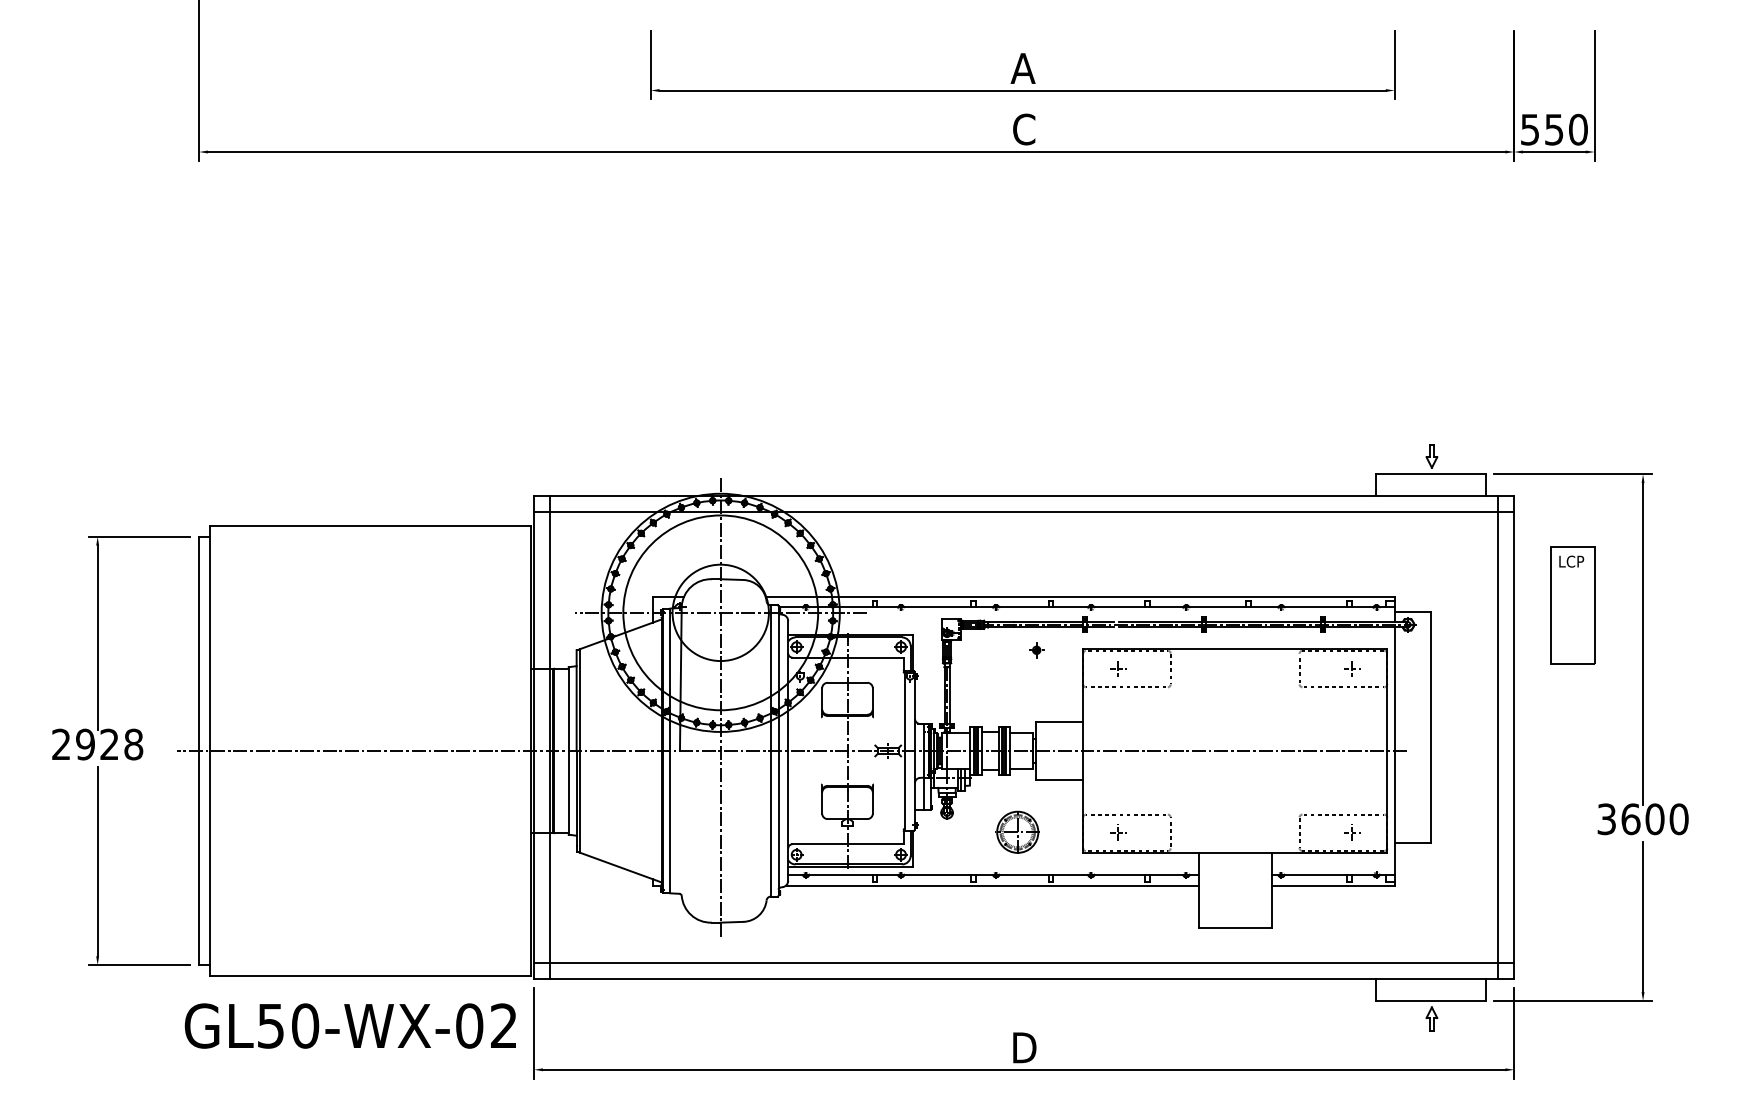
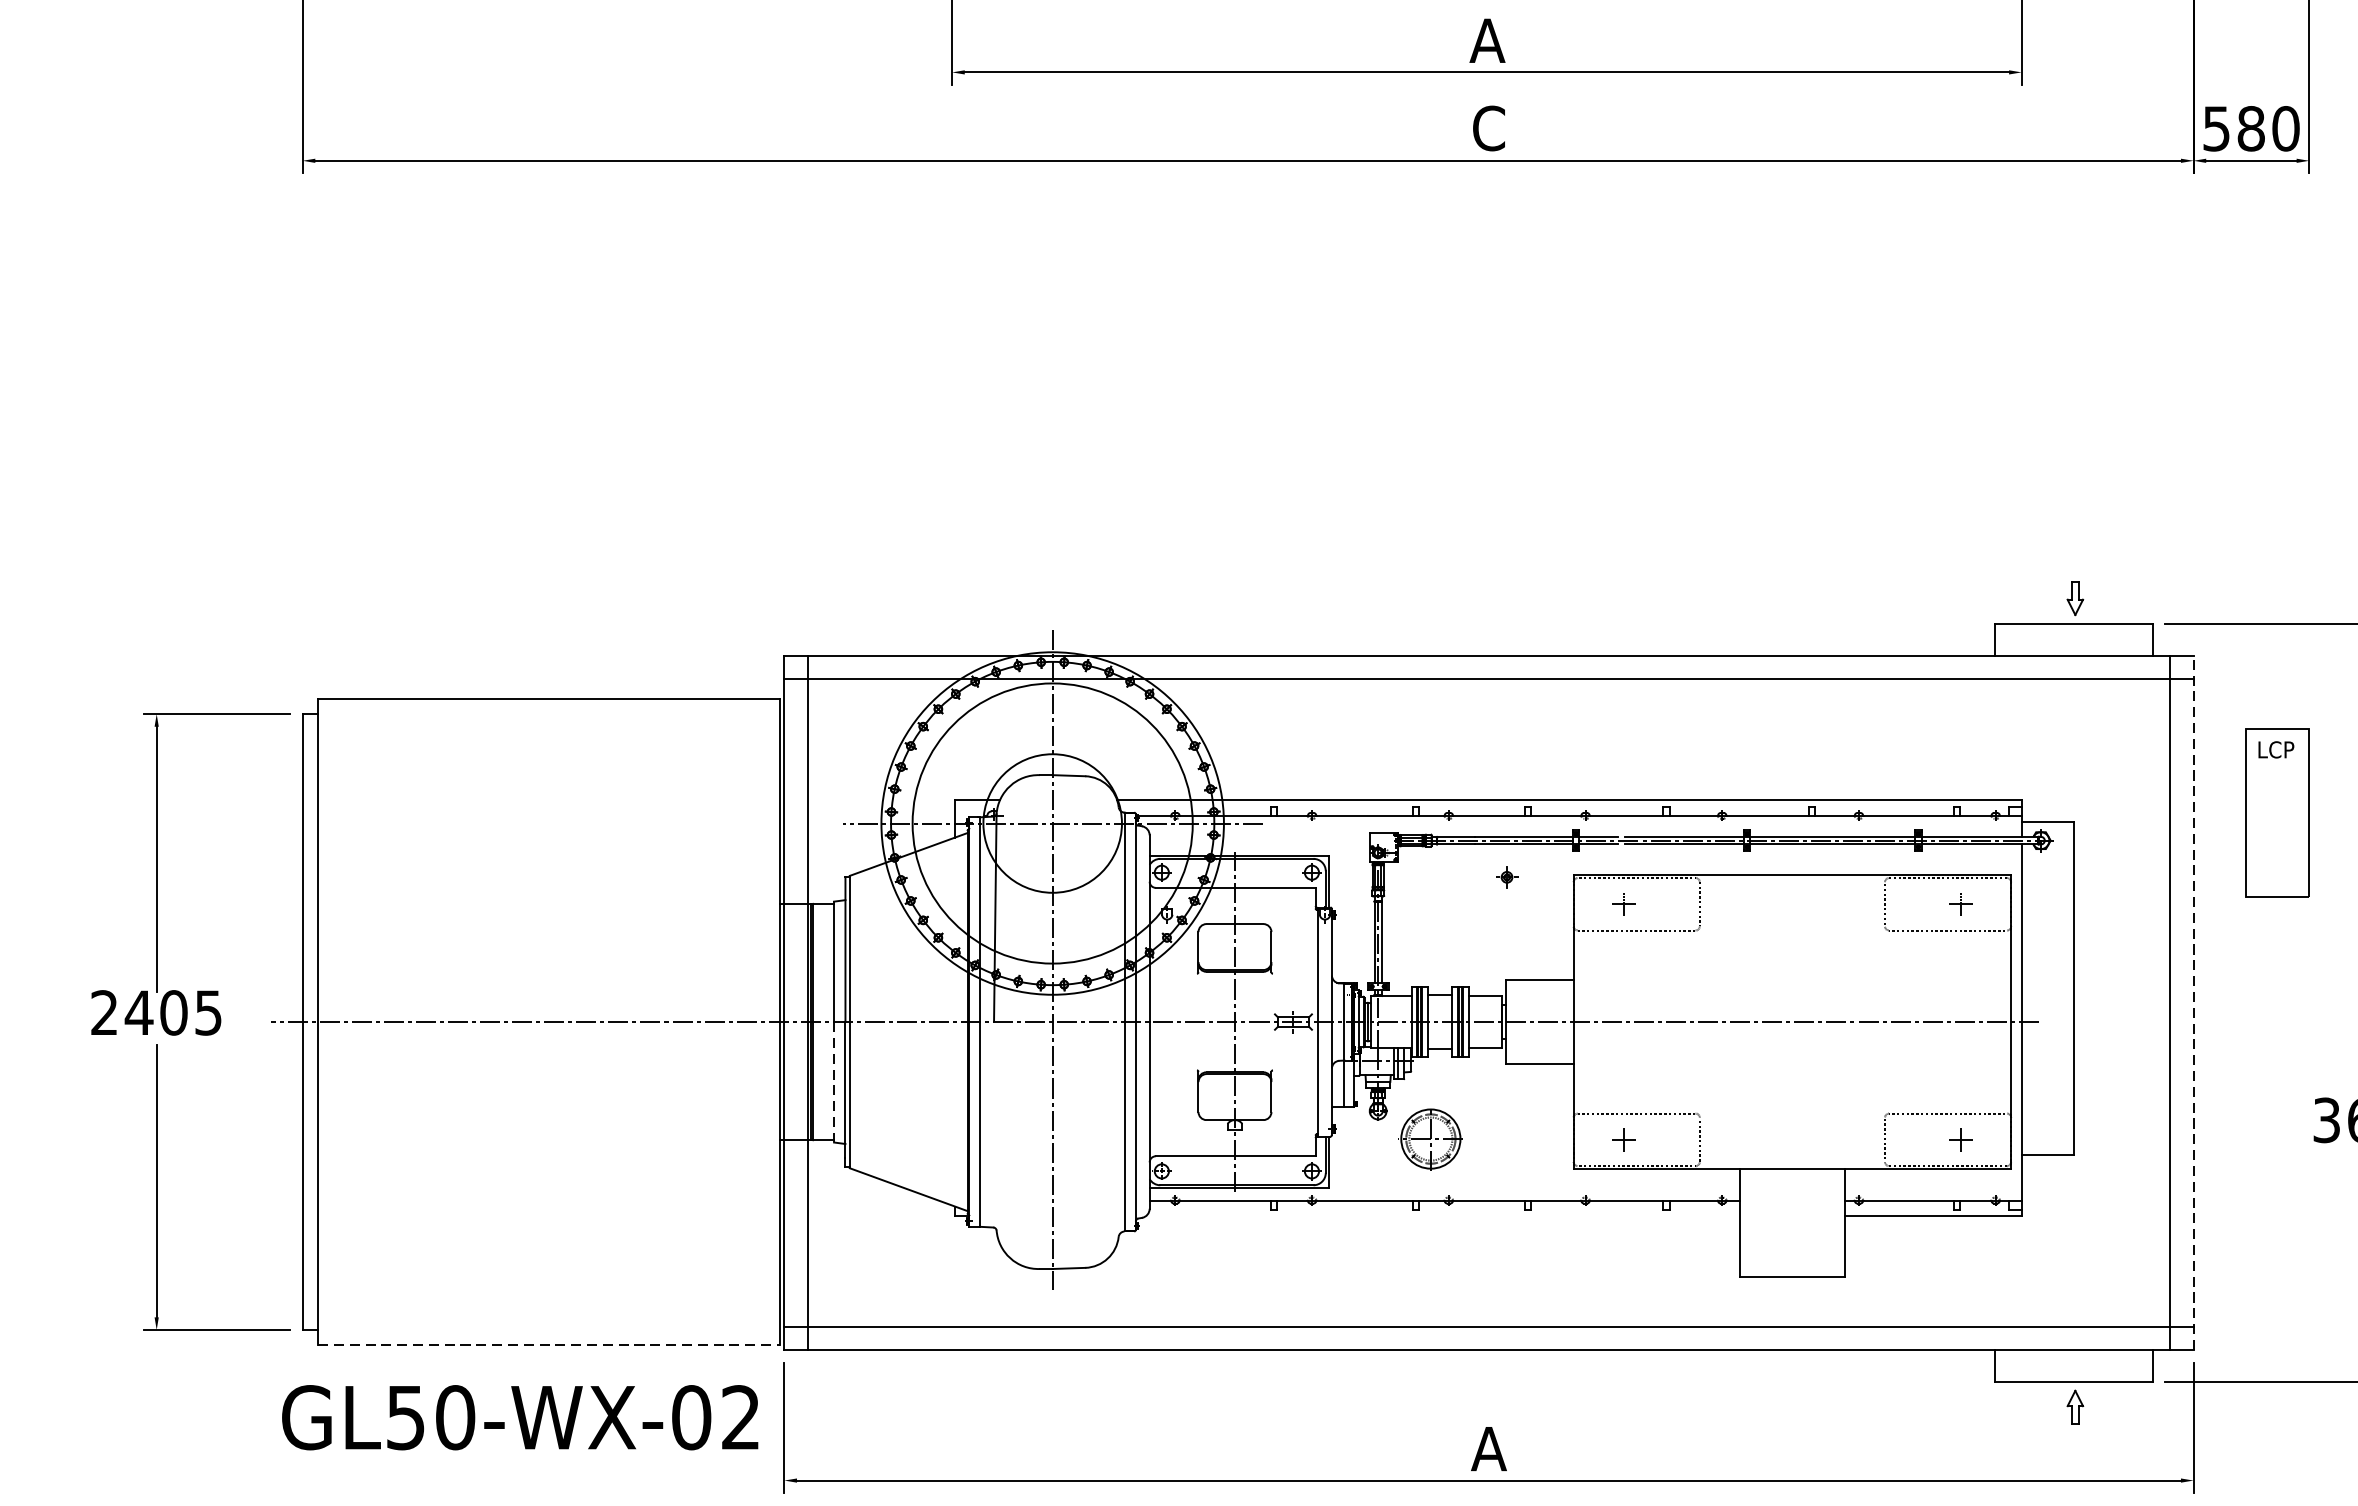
text: (1554, 129) -> (2251, 128), 550 -> 580
line: (1514, 737) -> (2194, 1002), solid -> dashed
text: (109, 744) -> (173, 1012), 2928 -> 2405
line: (568, 792) -> (833, 1081), solid -> dashed
part: (1017, 831) -> (1430, 1137), moved
line: (991, 885) -> (1442, 1215), removed
line: (370, 975) -> (549, 1344), solid -> dashed
text: (1023, 1047) -> (1488, 1448), D -> A

